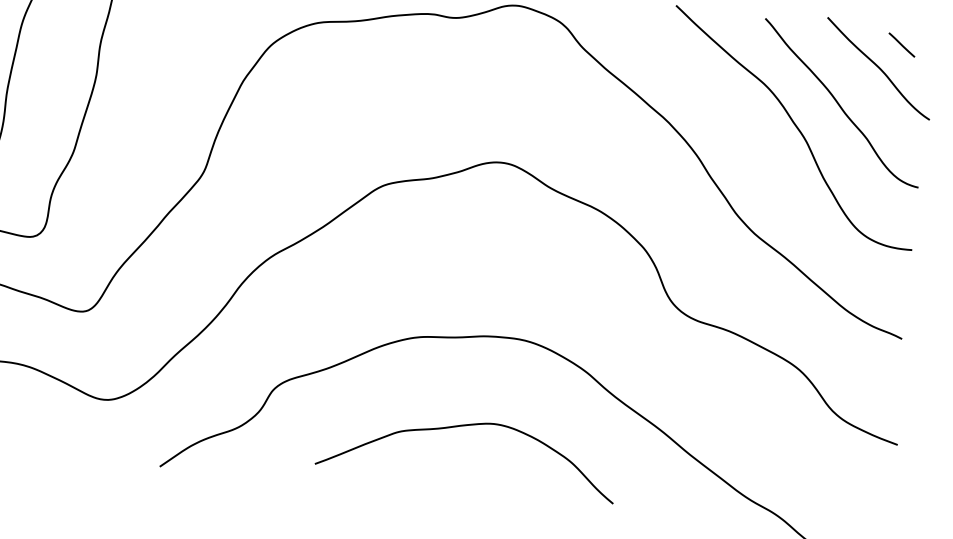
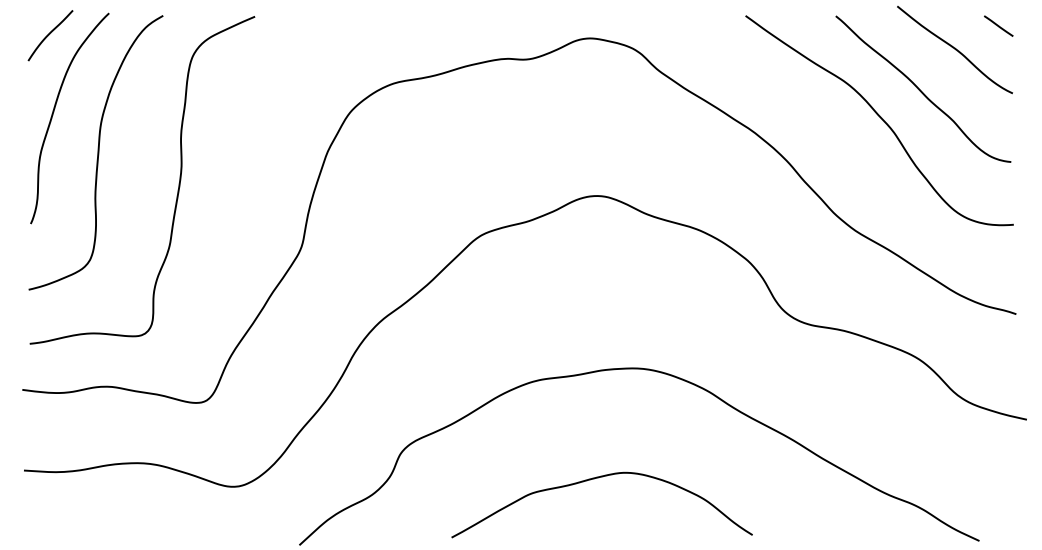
line: (901, 44) -> (998, 25), moved
curve: (464, 426) -> (594, 479), moved

